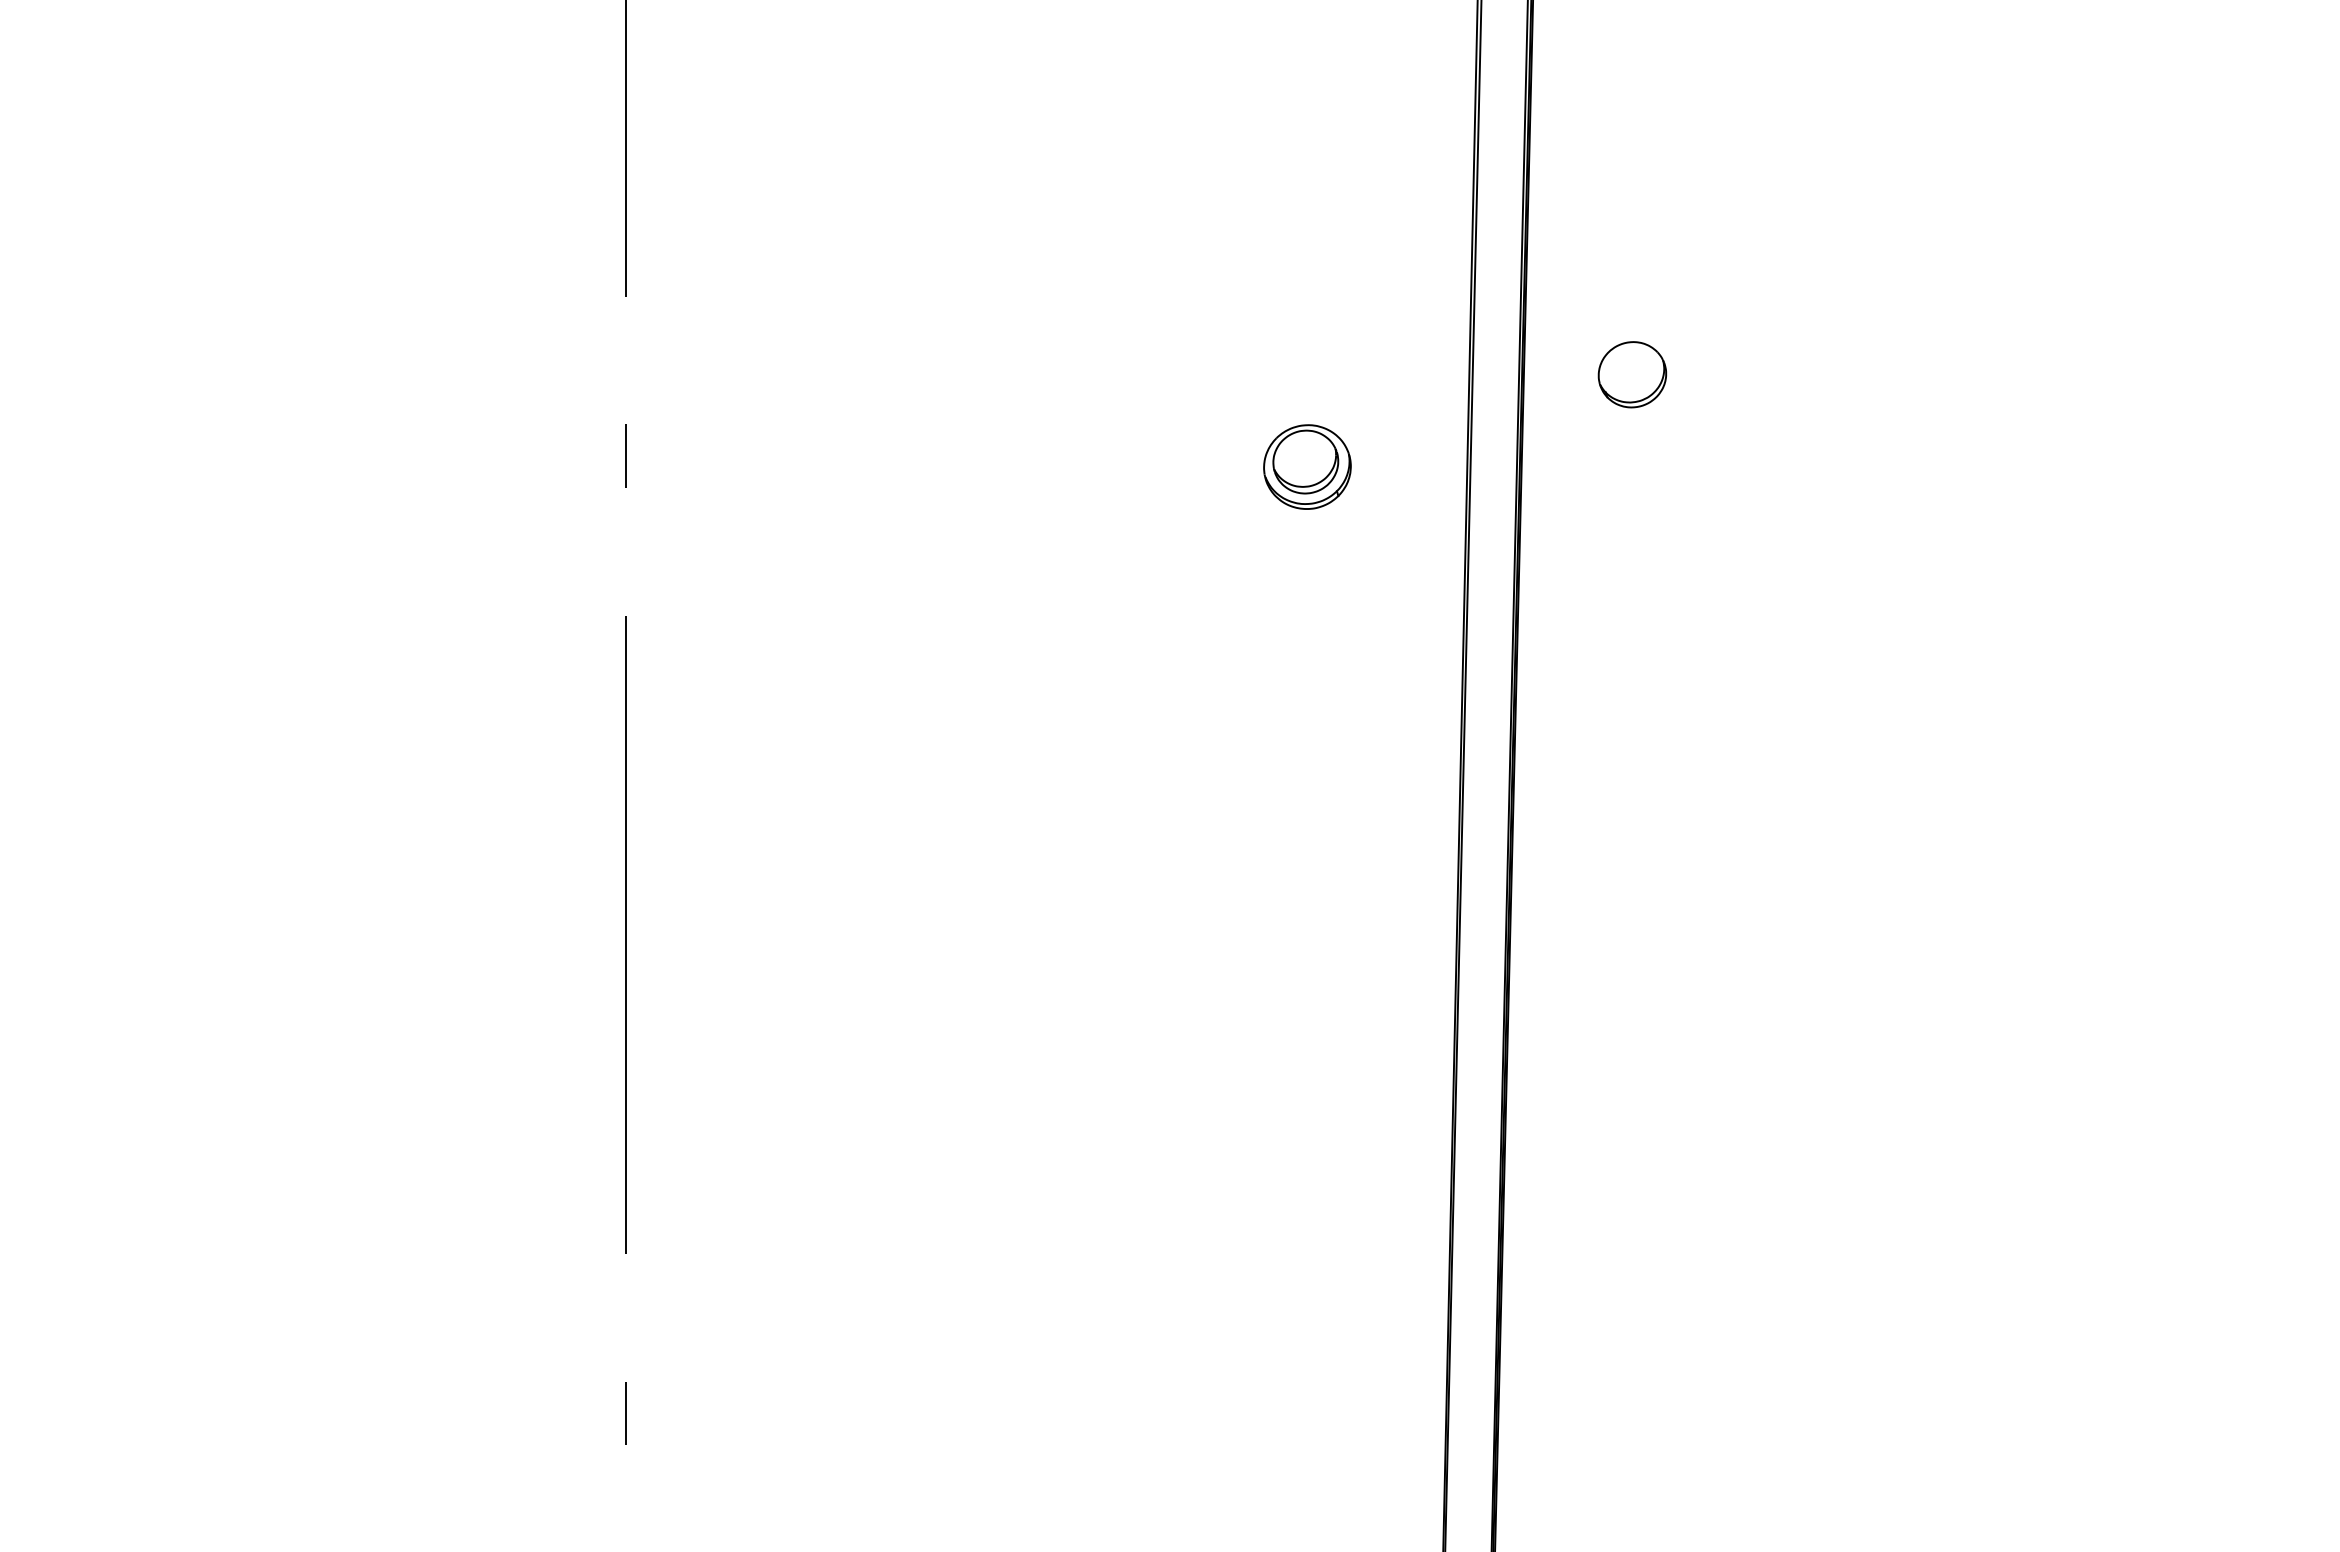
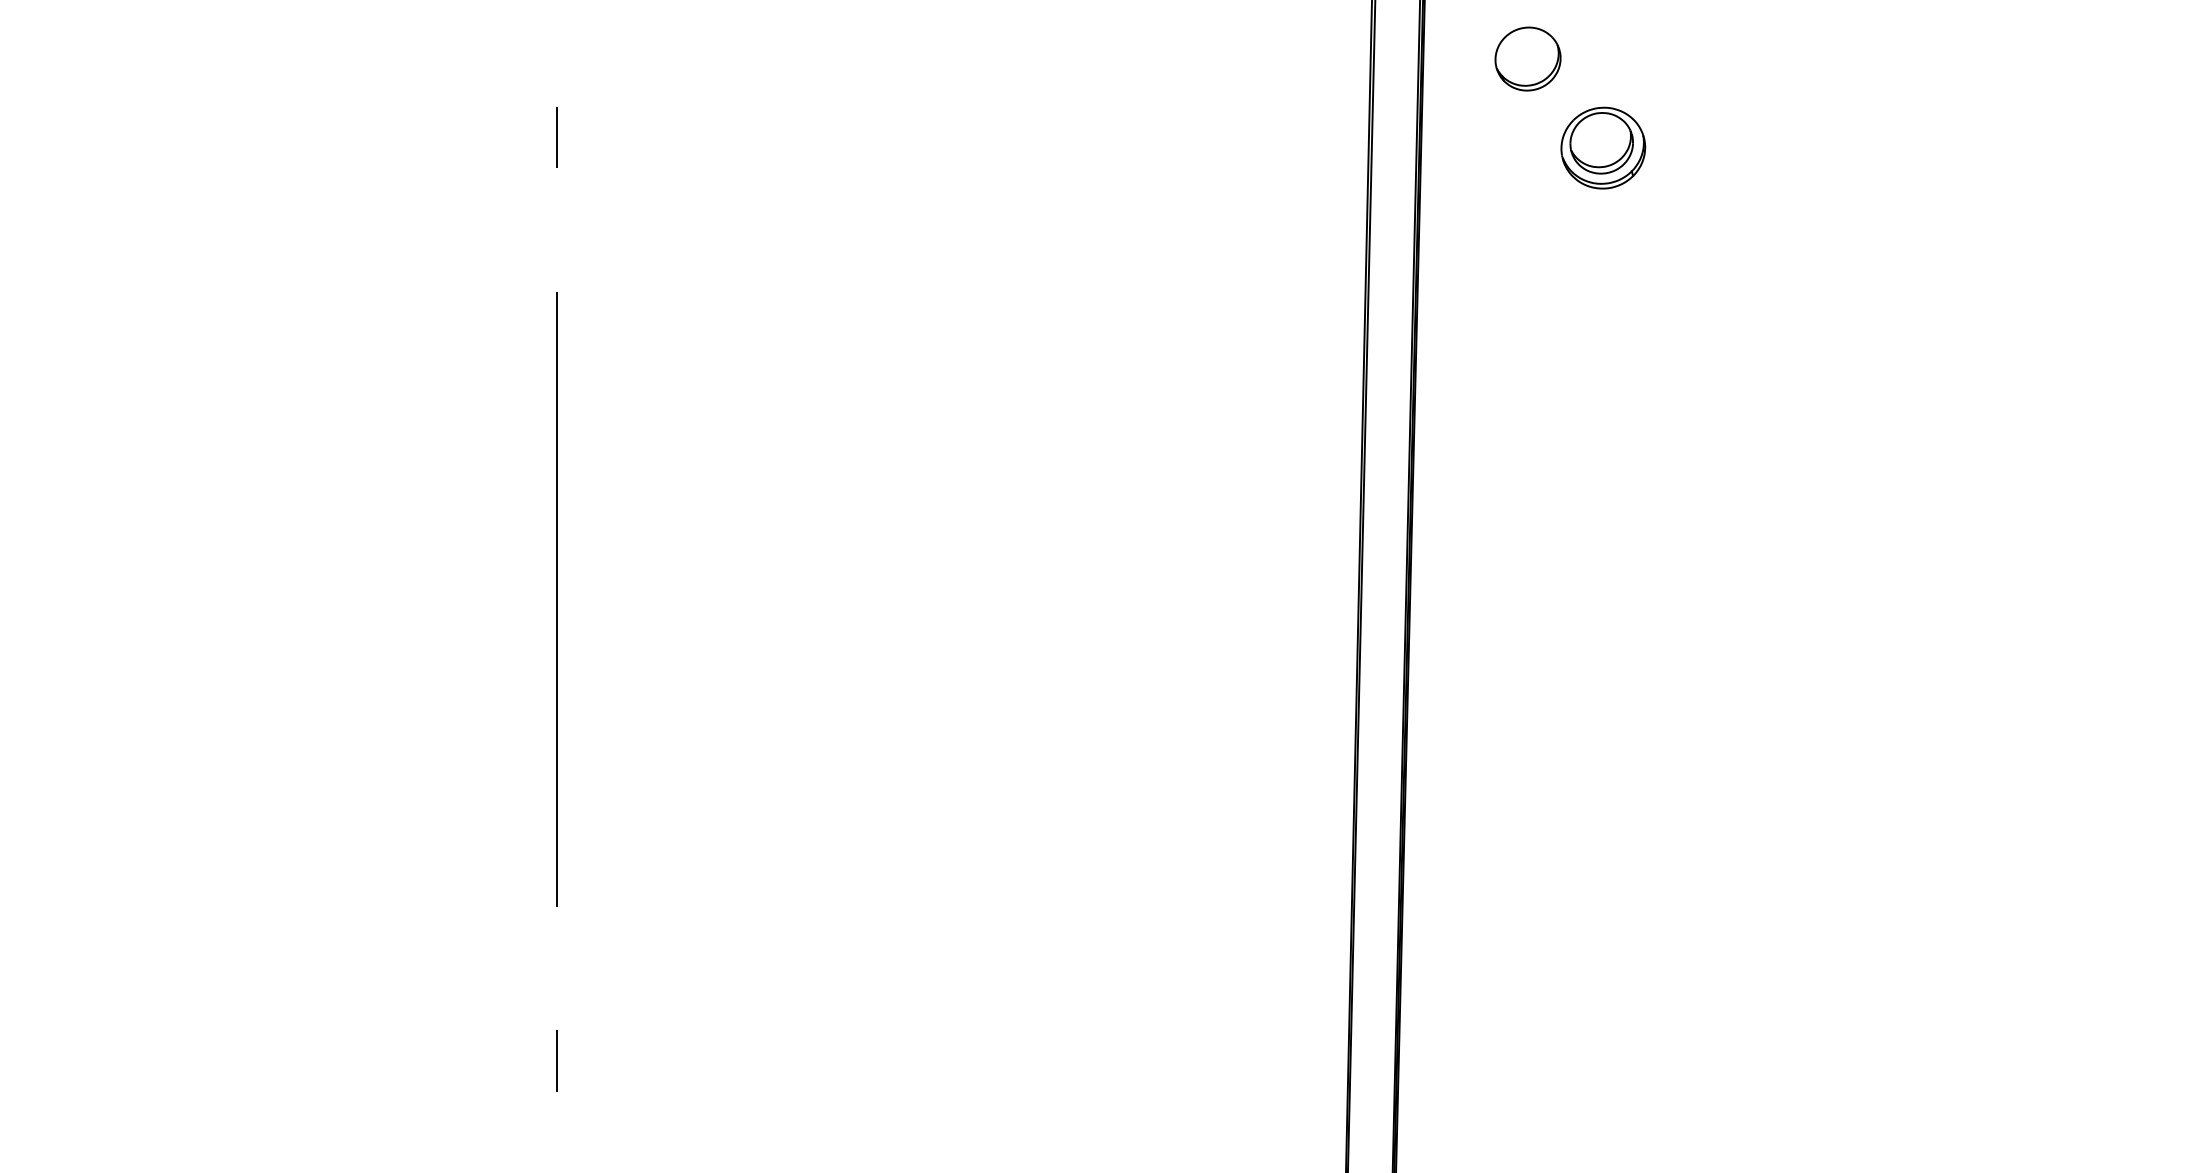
part: (1307, 466) -> (1603, 147), moved

